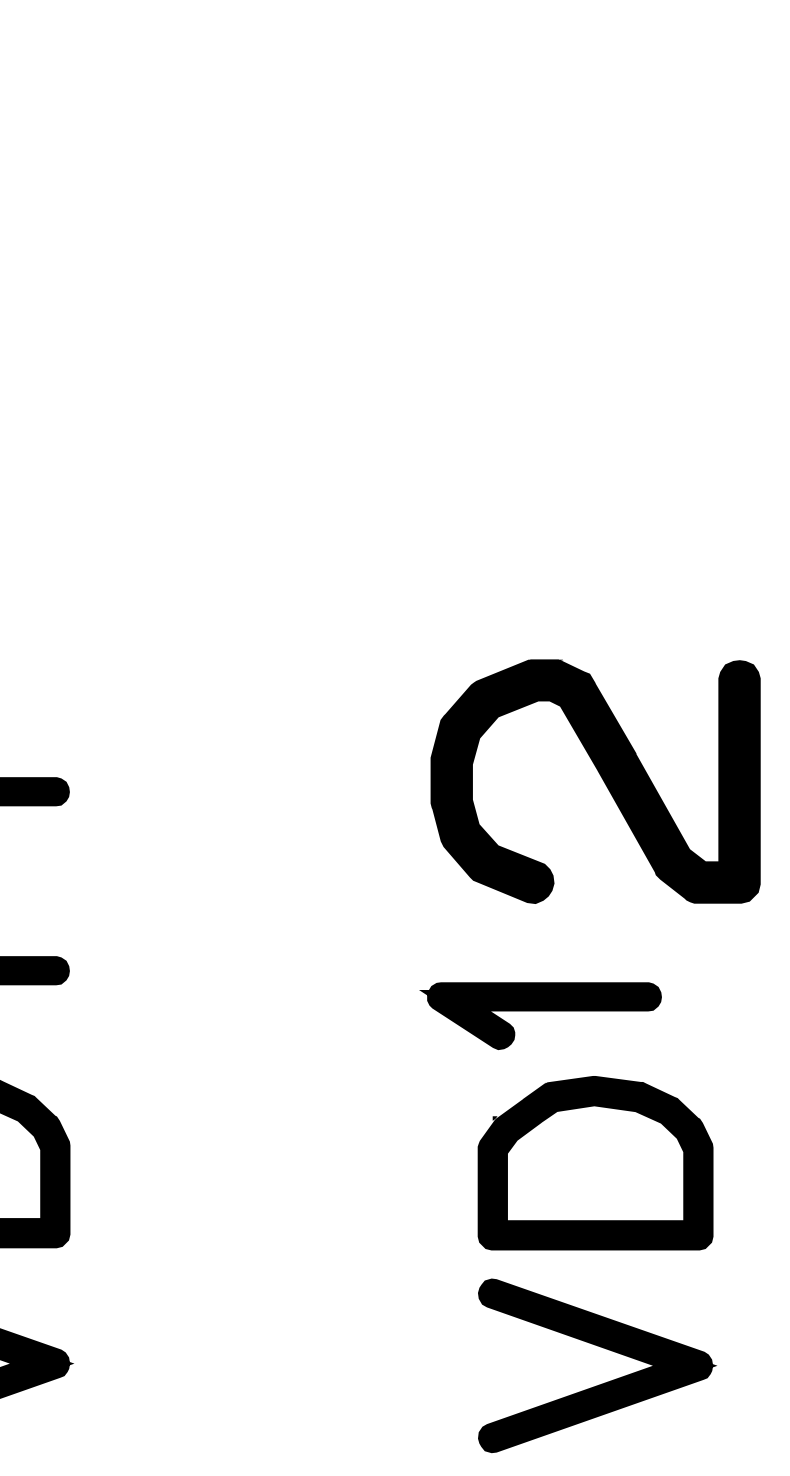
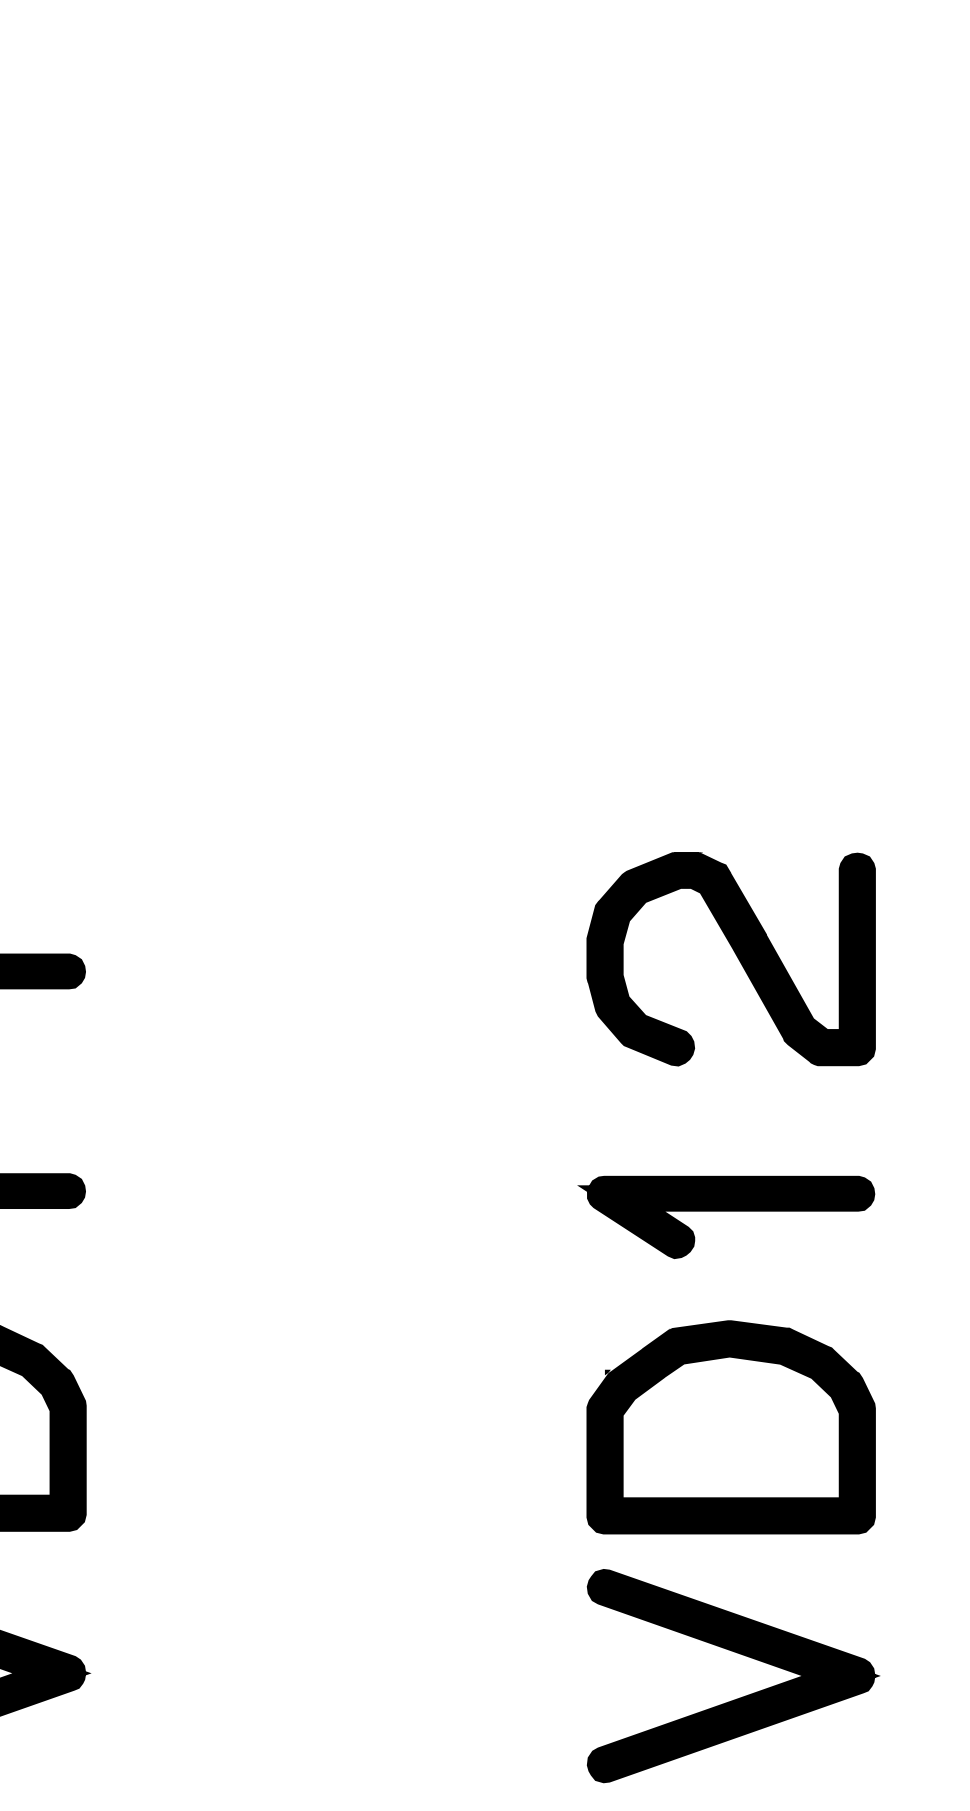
part: (595, 781) -> (731, 958), size x0.71
part: (540, 1015) -> (726, 1216), moved

